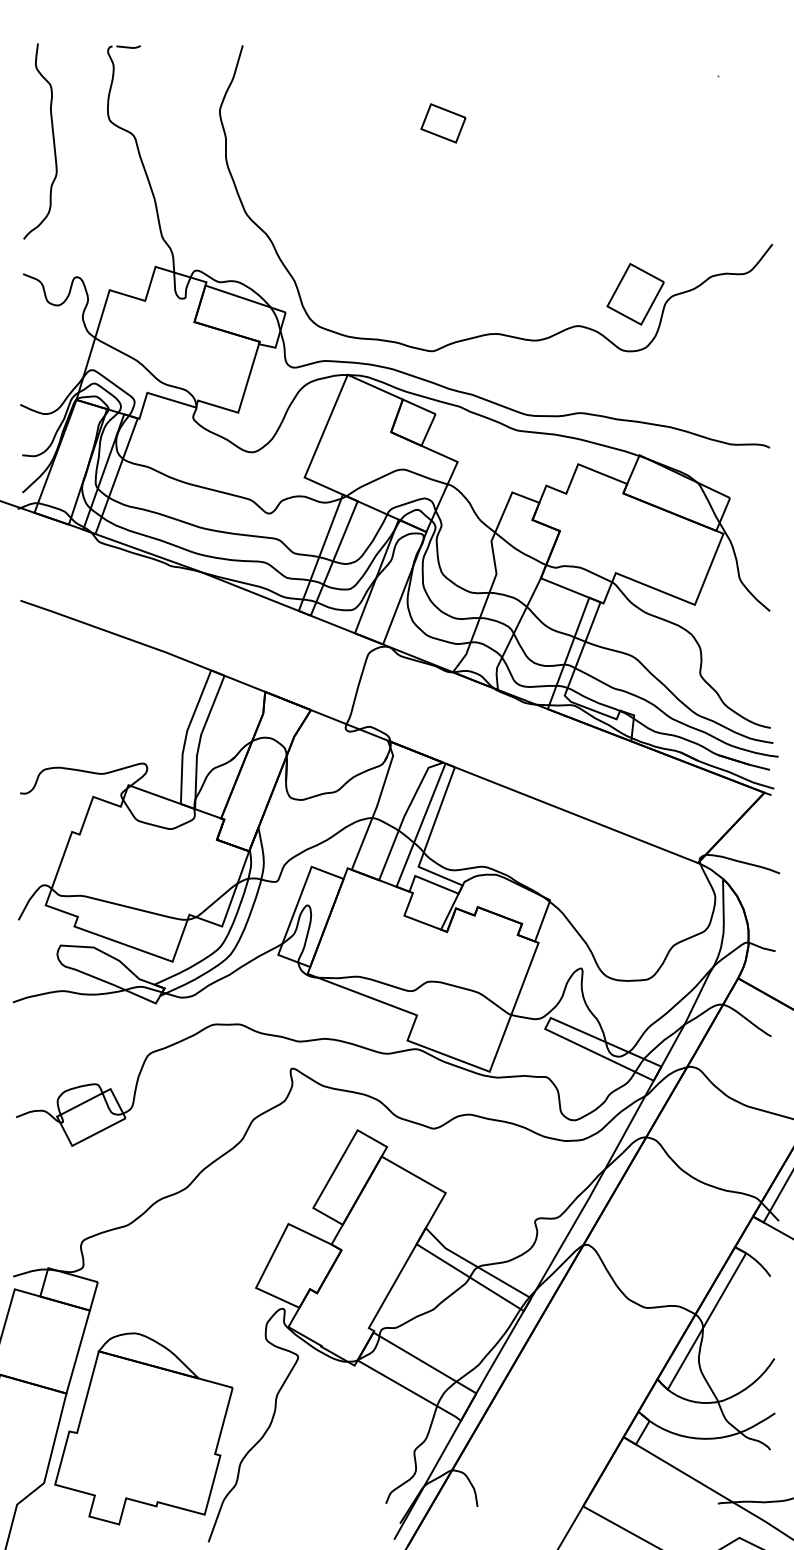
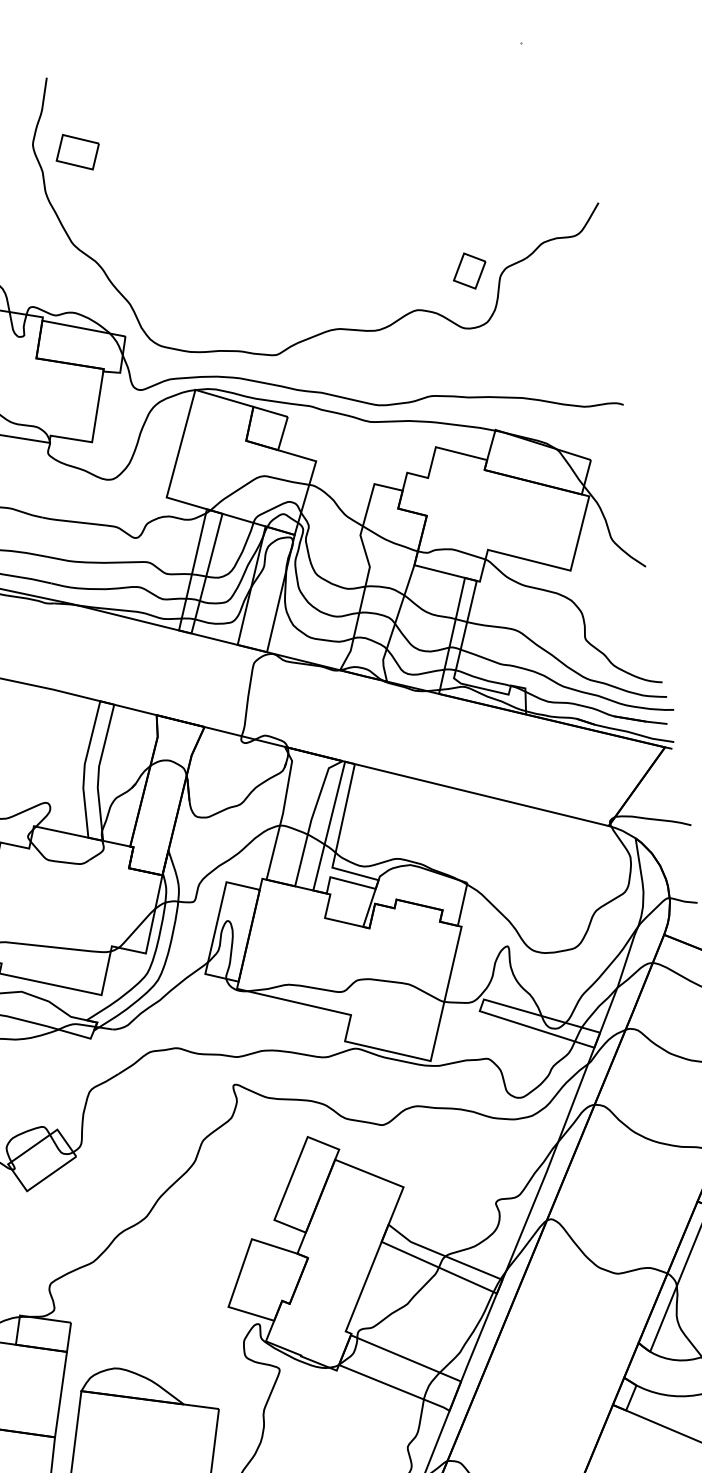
part: (443, 123) -> (77, 152), moved
part: (635, 294) -> (469, 271), size x0.6

